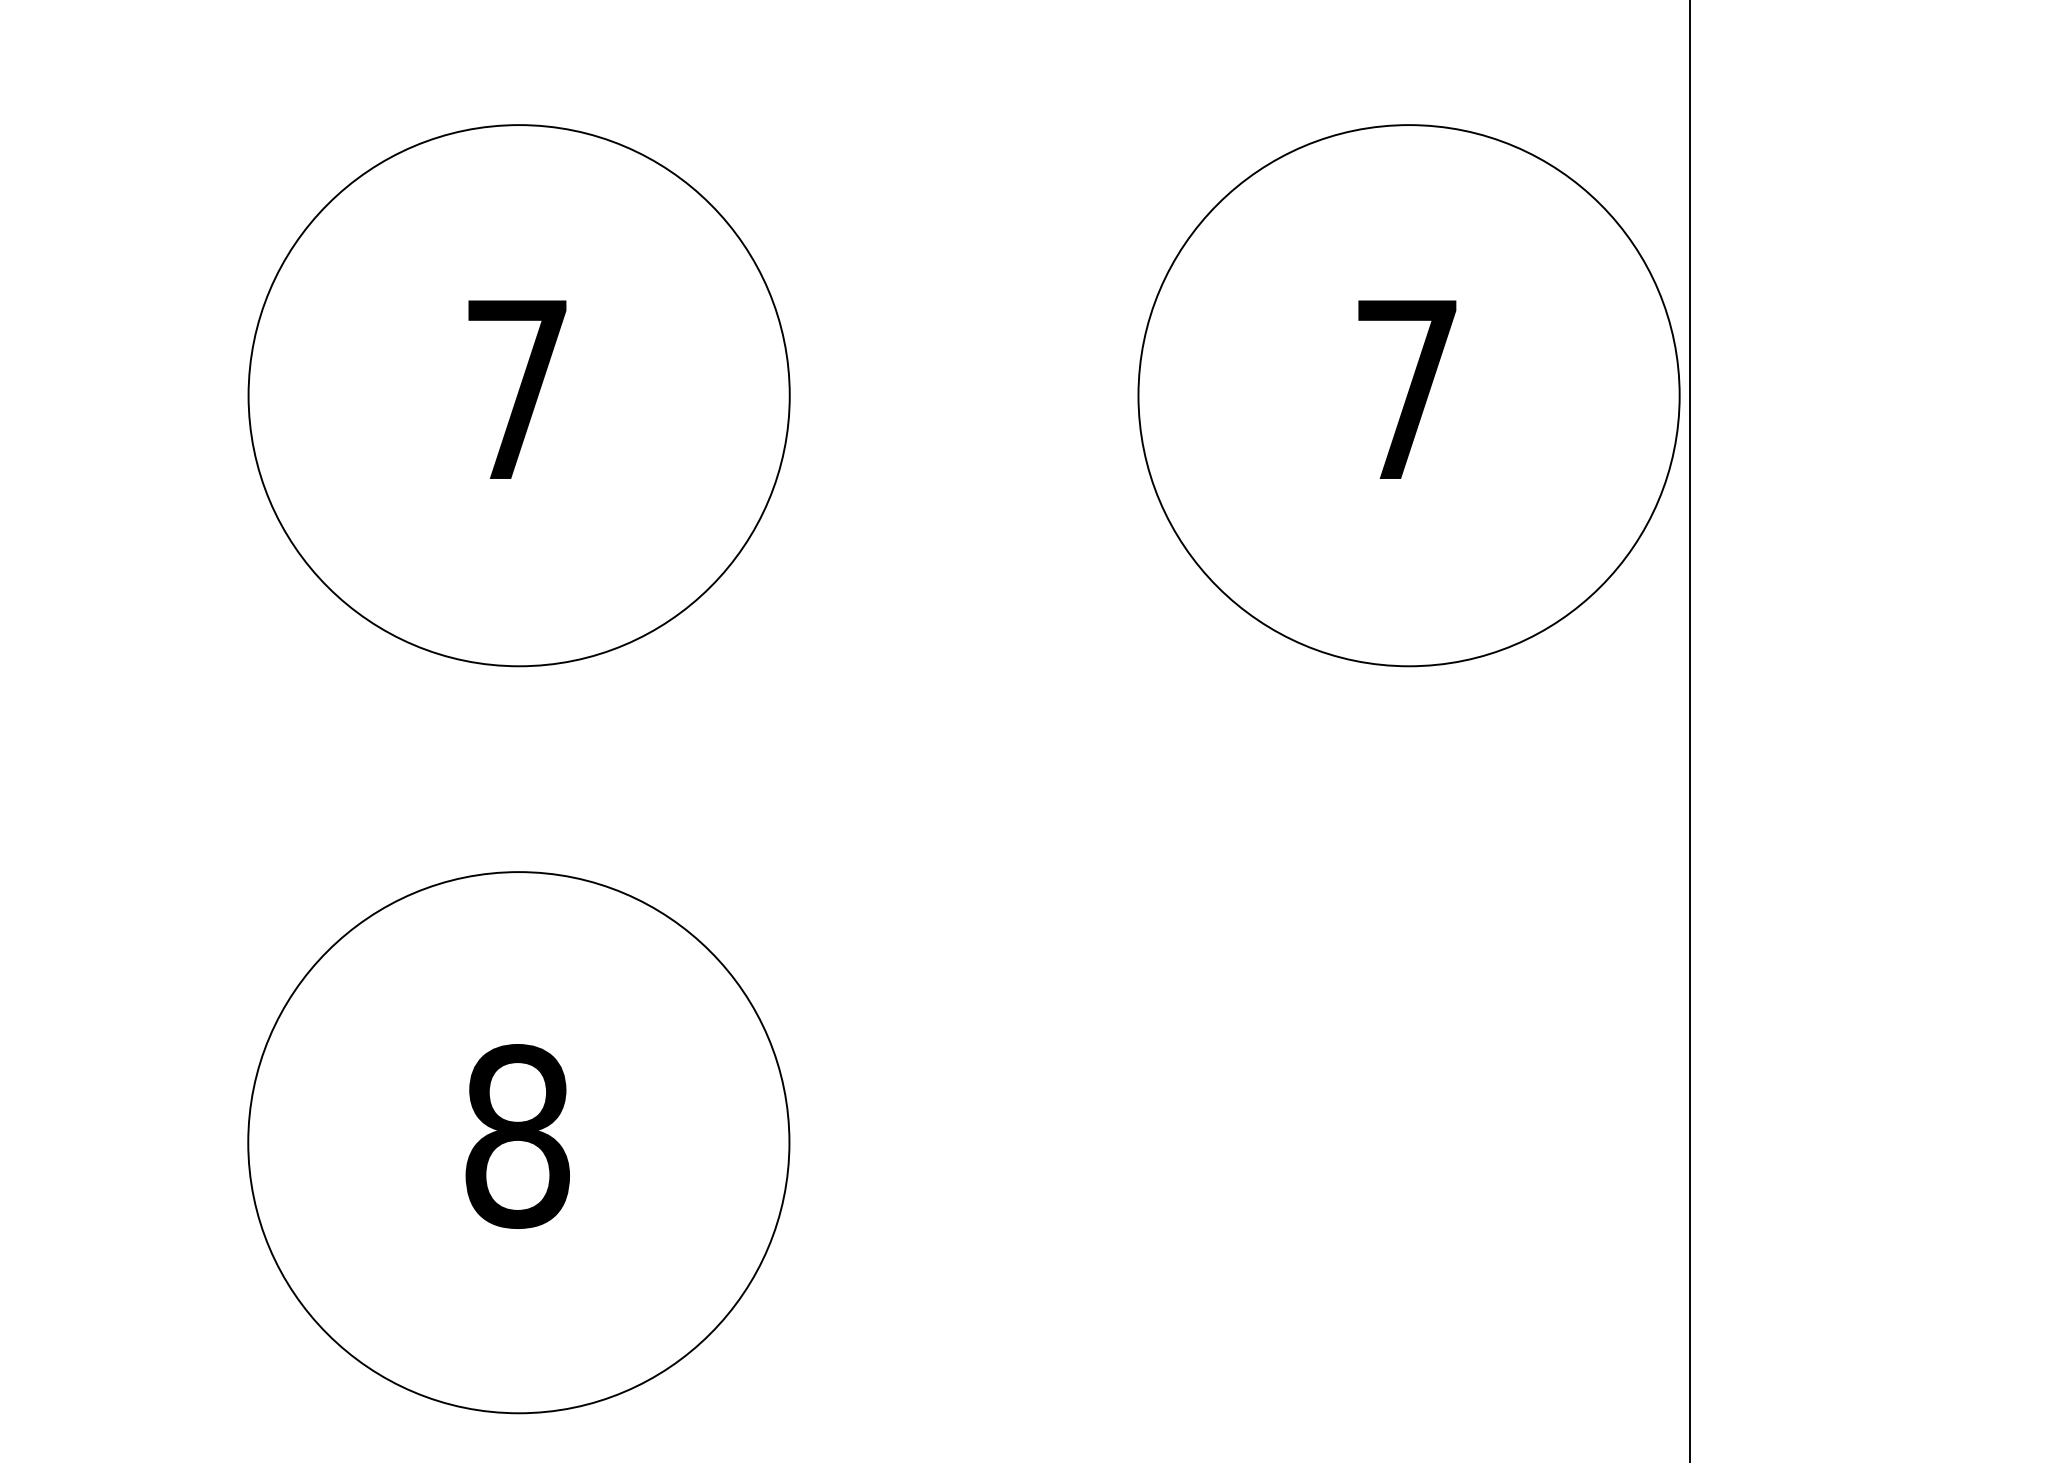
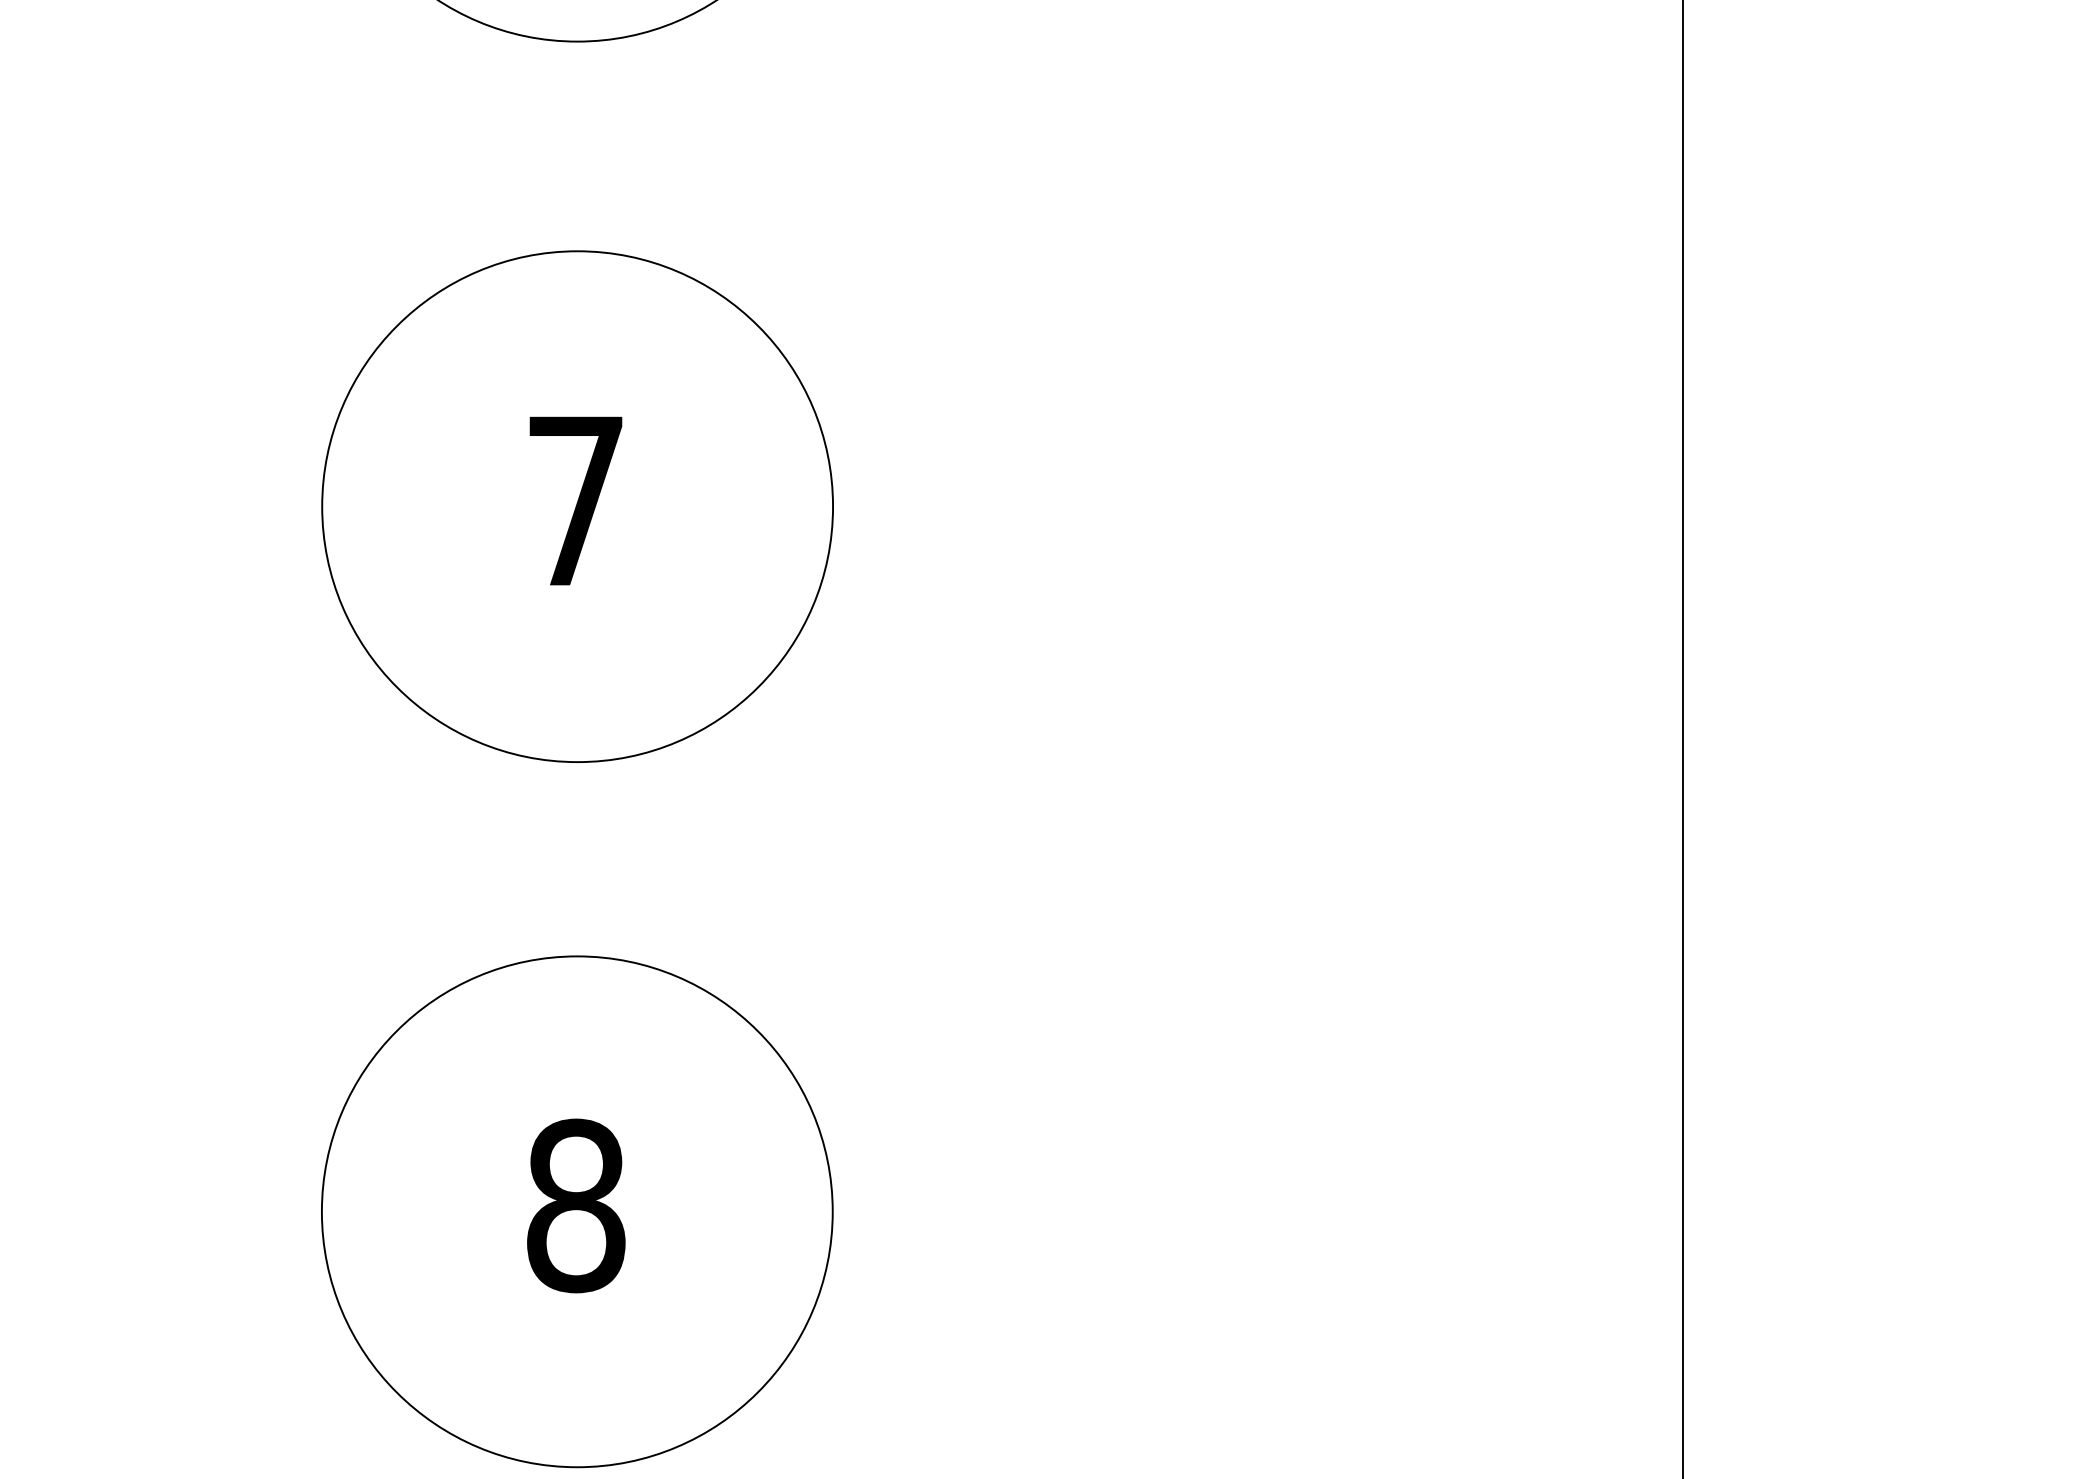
part: (1408, 395) -> (1417, 506), removed

